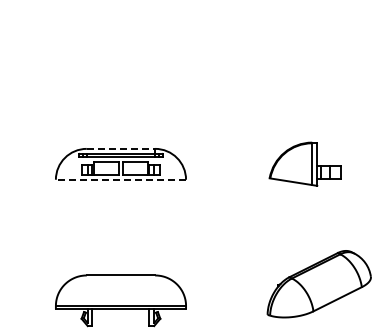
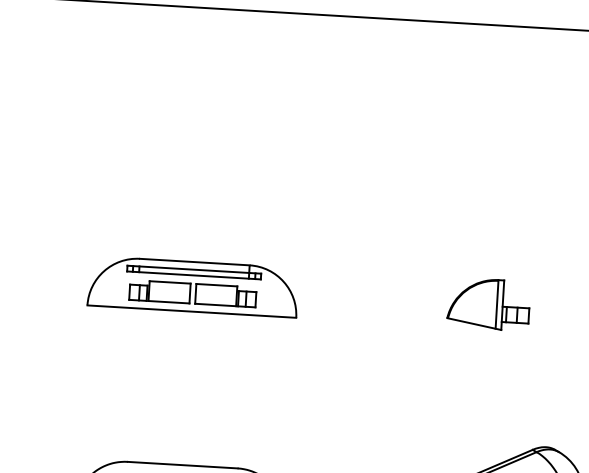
line: (121, 148) -> (195, 261), dashed -> solid
part: (305, 164) -> (489, 304), size x0.71
line: (120, 179) -> (191, 311), dashed -> solid

